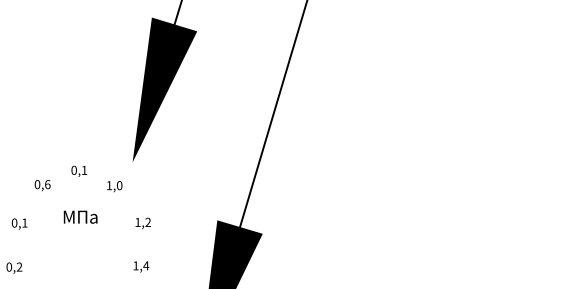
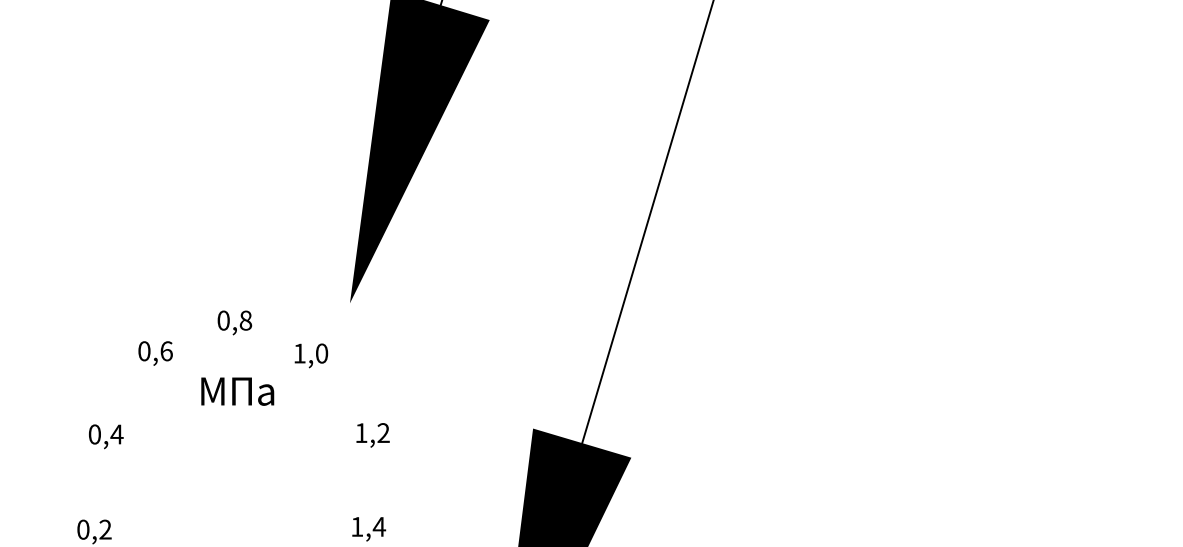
text: (84, 169) -> (245, 318), 0,1 -> 0,8
text: (80, 216) -> (237, 390), moved
text: (24, 222) -> (116, 433), 0,1 -> 0,4

